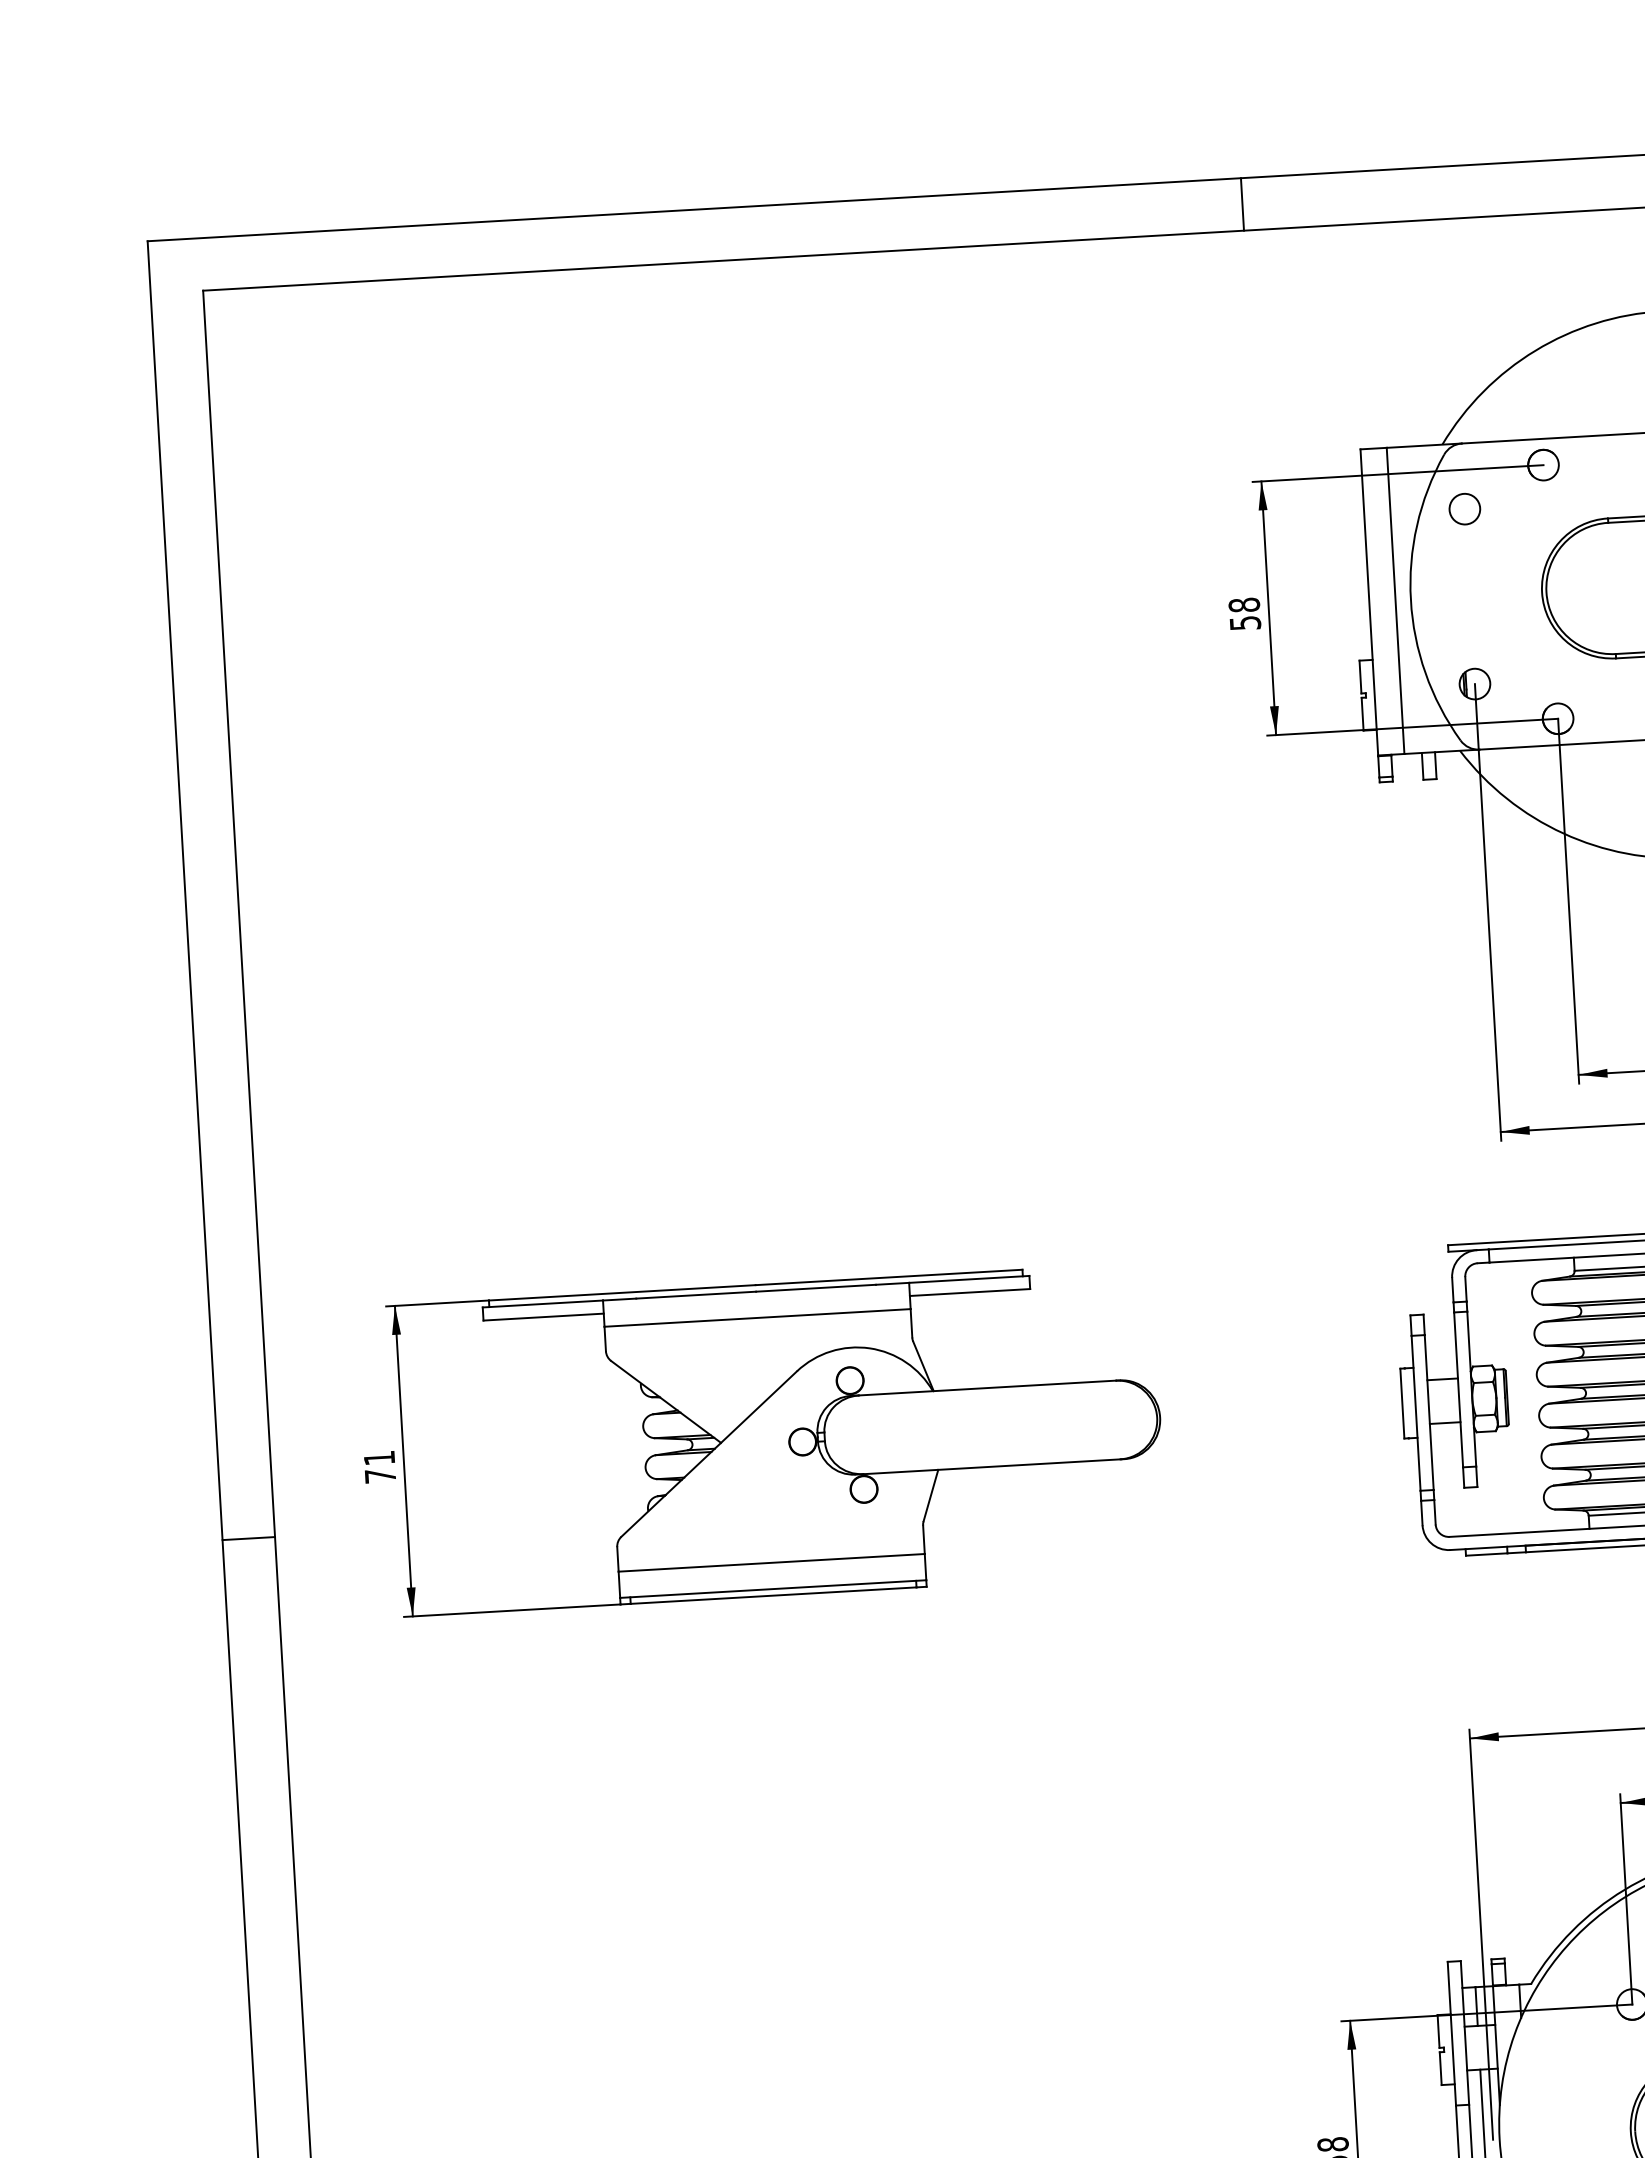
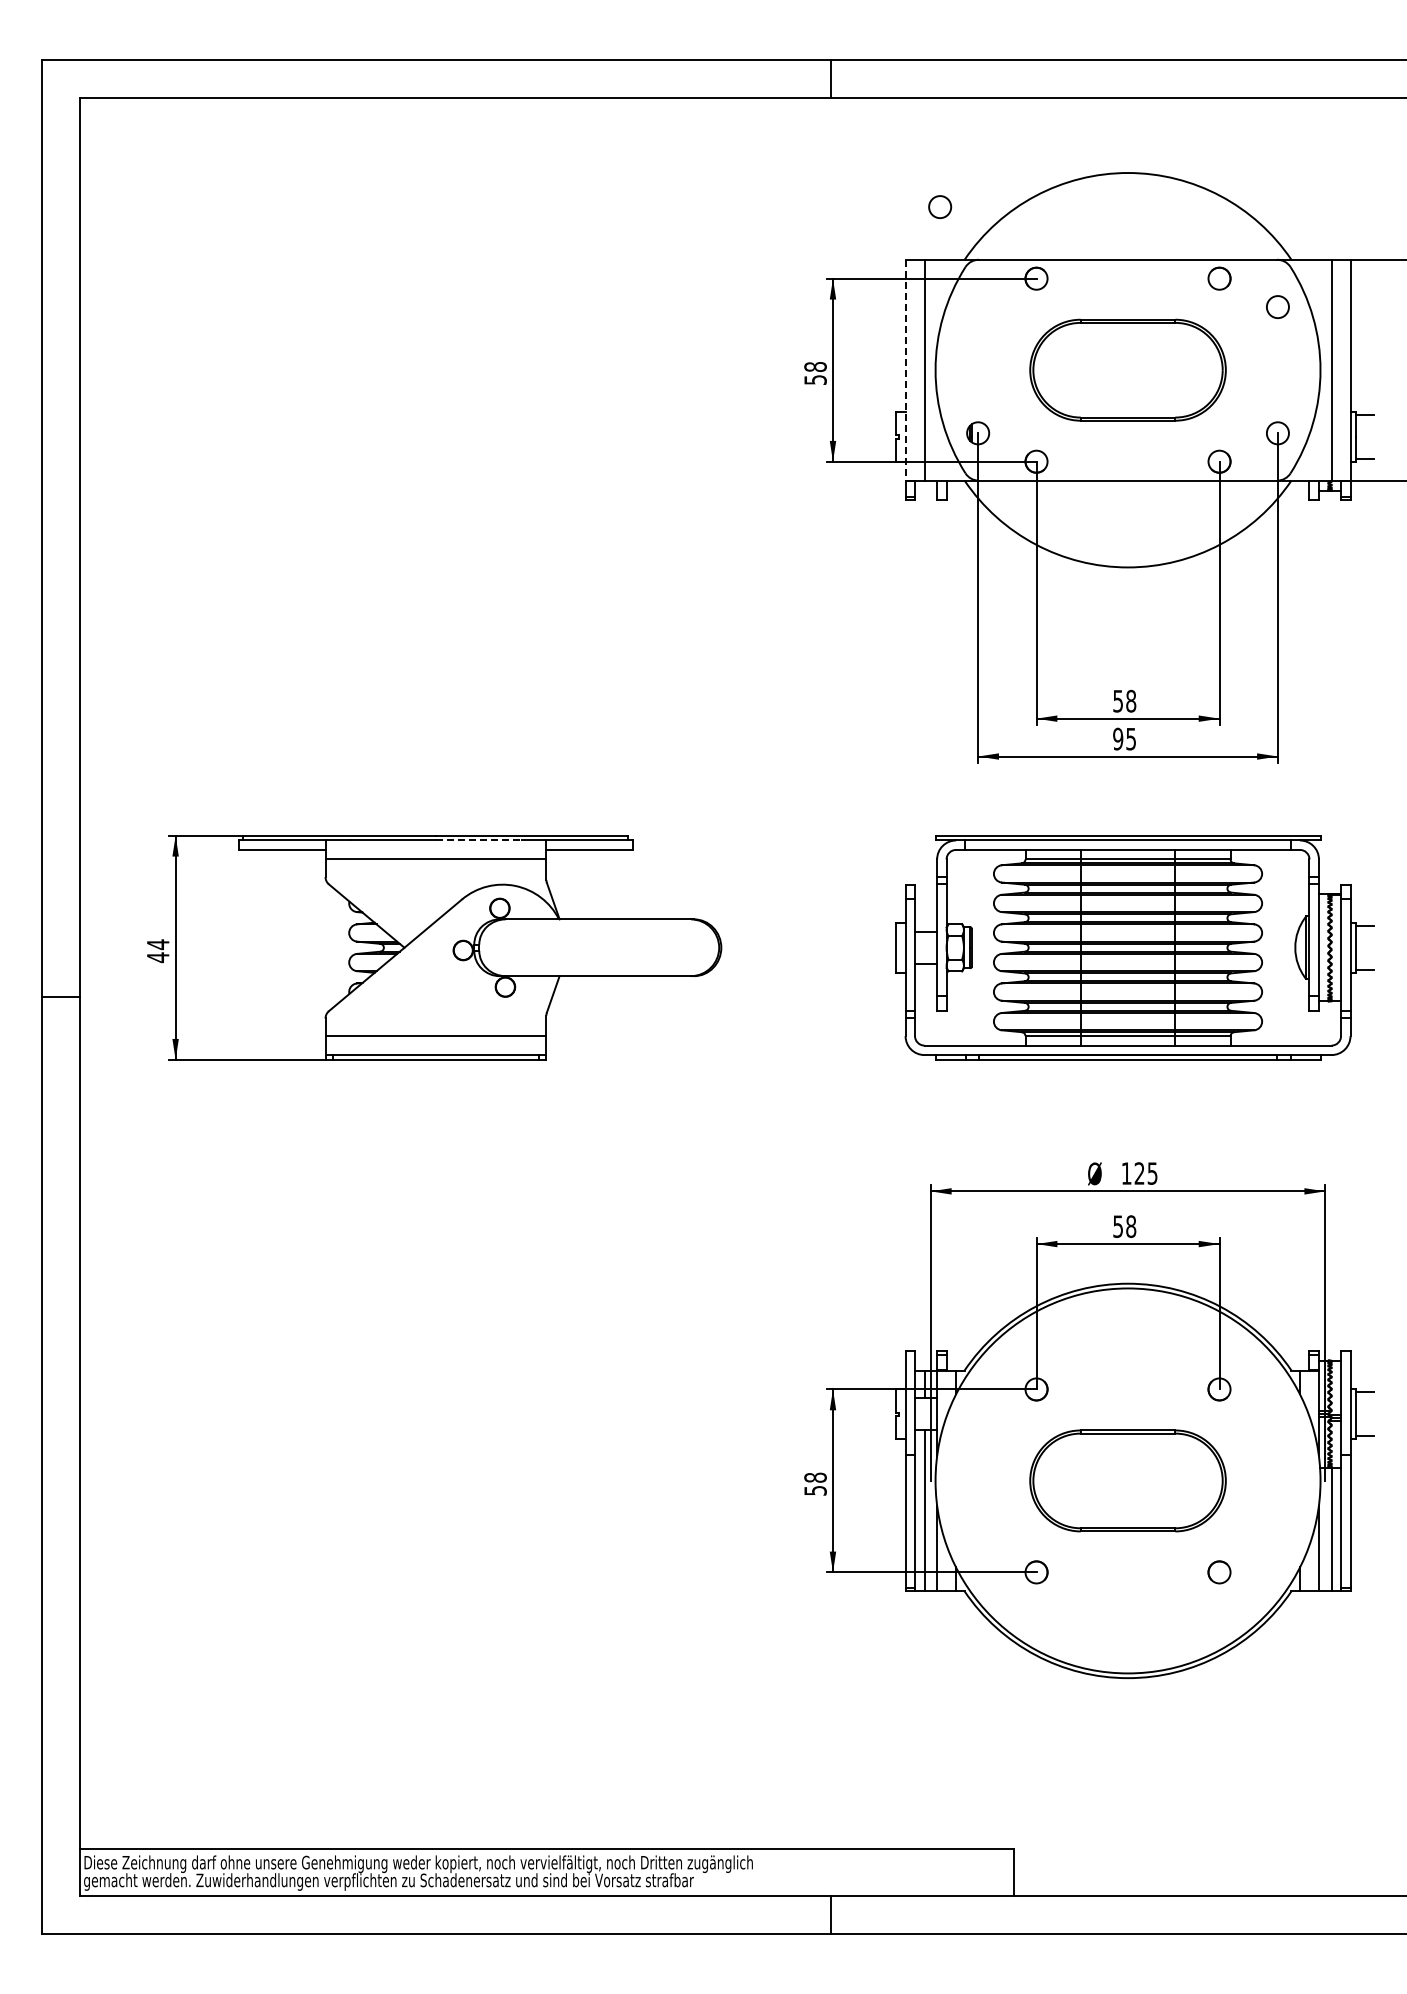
circle: (1465, 508) -> (940, 206), moved
line: (1369, 602) -> (905, 370), solid -> dashed
line: (816, 1288) -> (479, 840), solid -> dashed
text: (380, 1467) -> (158, 951), 71 -> 44

